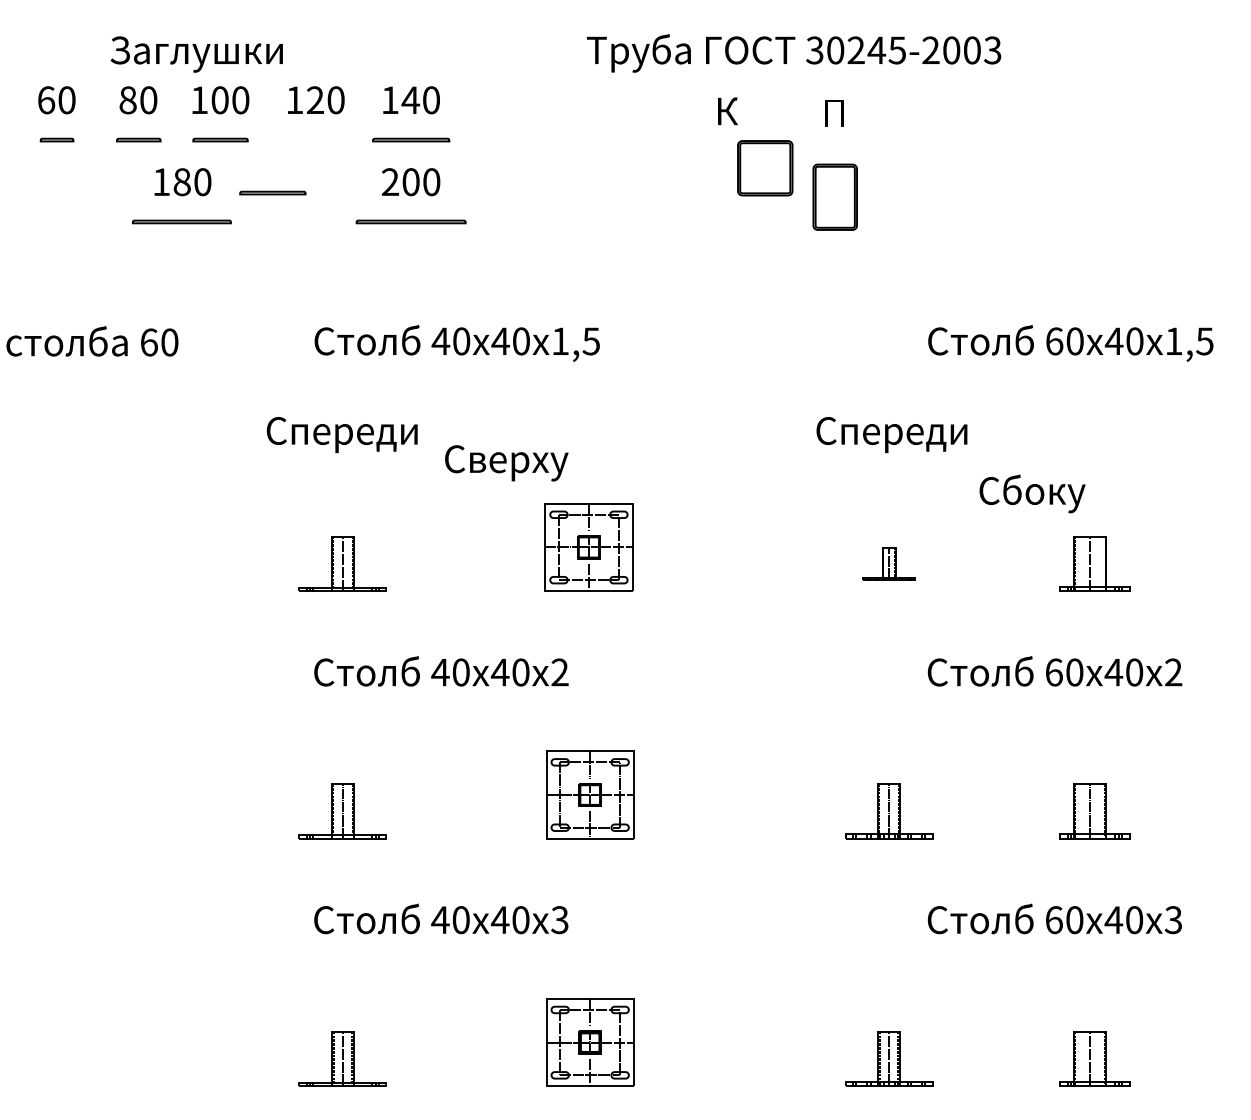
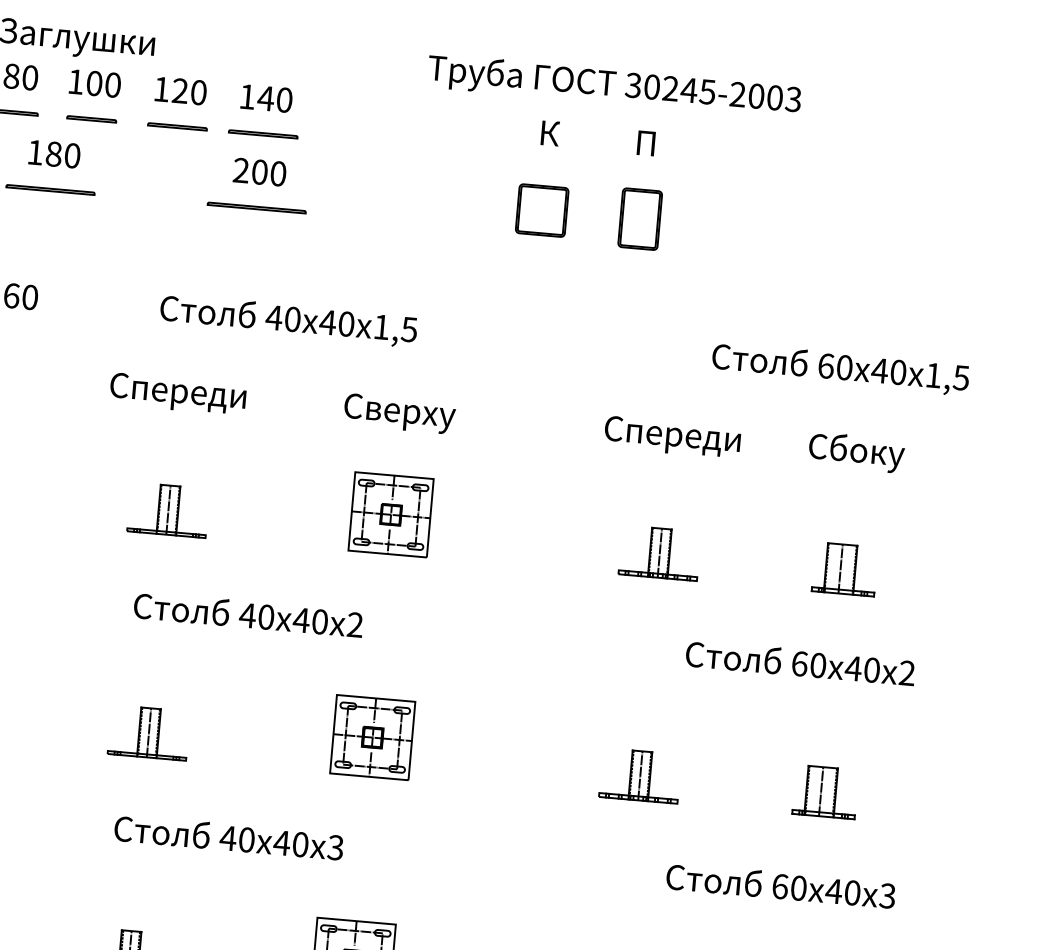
part: (765, 168) -> (542, 210), moved
part: (272, 192) -> (177, 126), moved
text: (506, 463) -> (399, 414), moved
text: (1032, 493) -> (856, 452), moved
part: (889, 563) -> (660, 552), size x1.67

